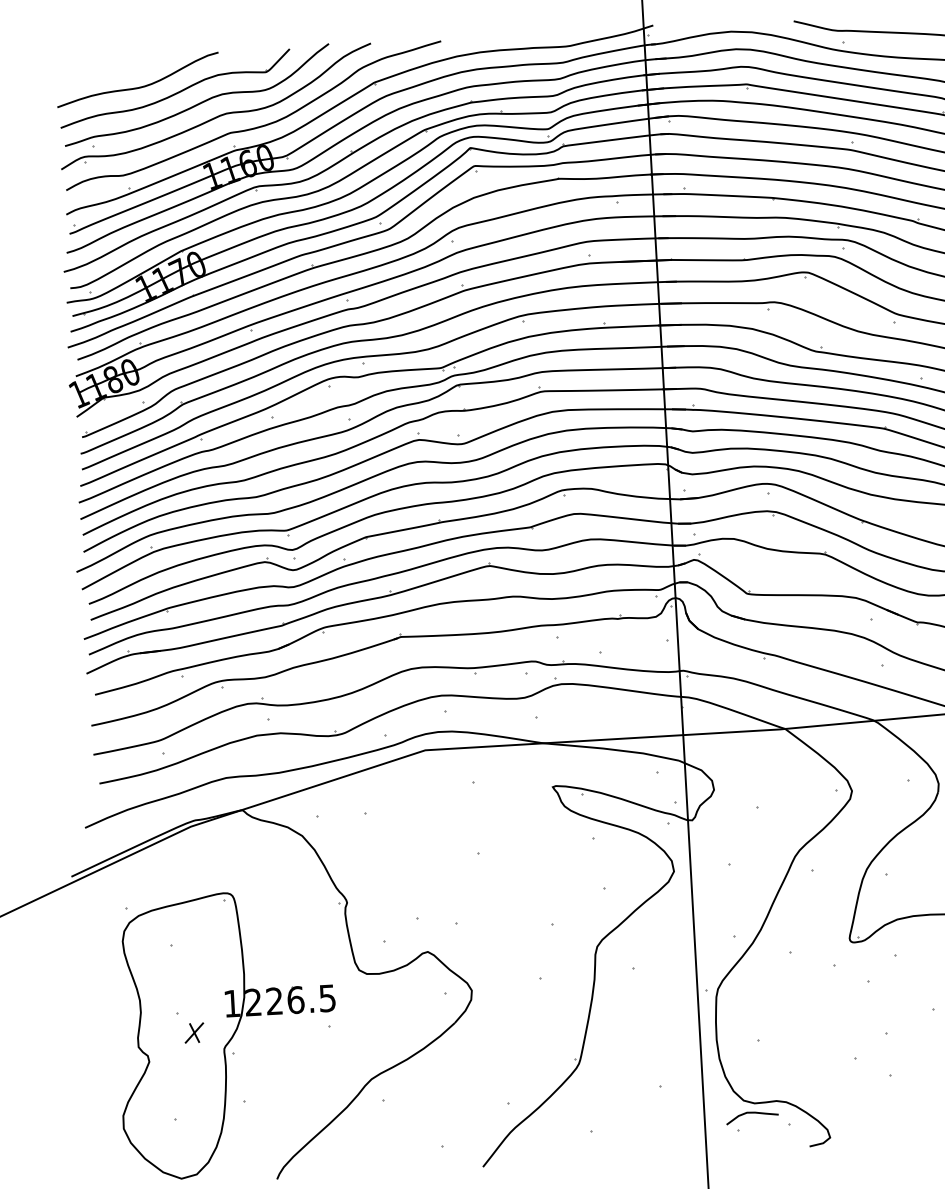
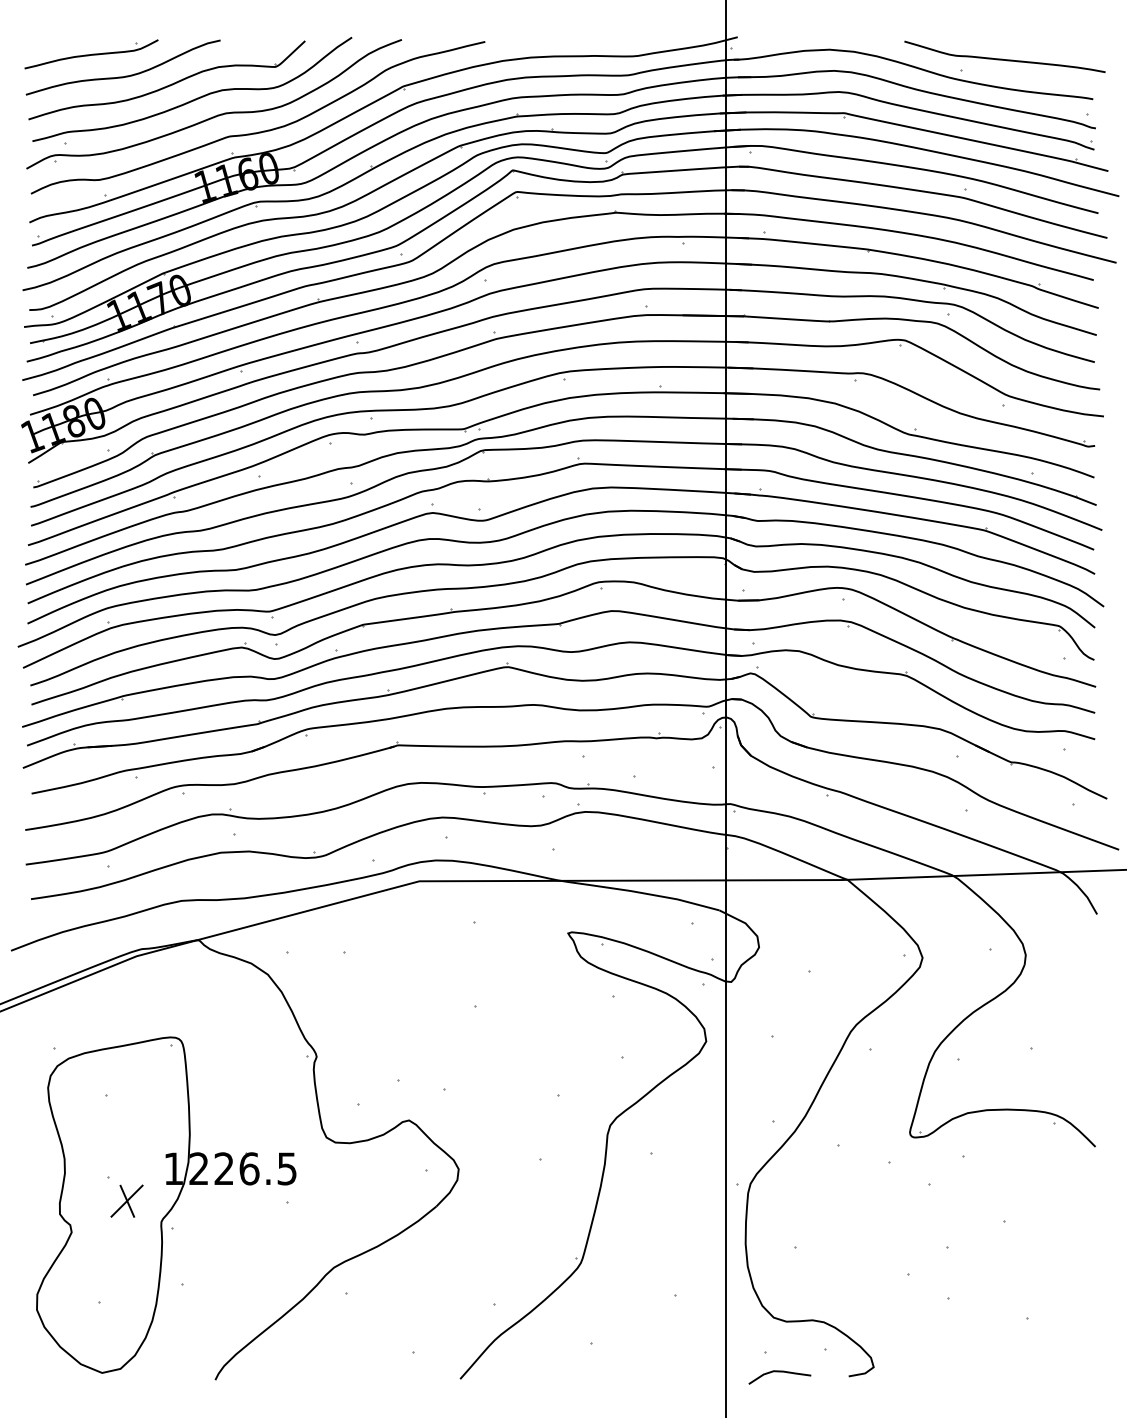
part: (110, 70) -> (91, 54), added
part: (193, 1032) -> (126, 1200), size x1.43
curve: (751, 1113) -> (779, 1372), moved

